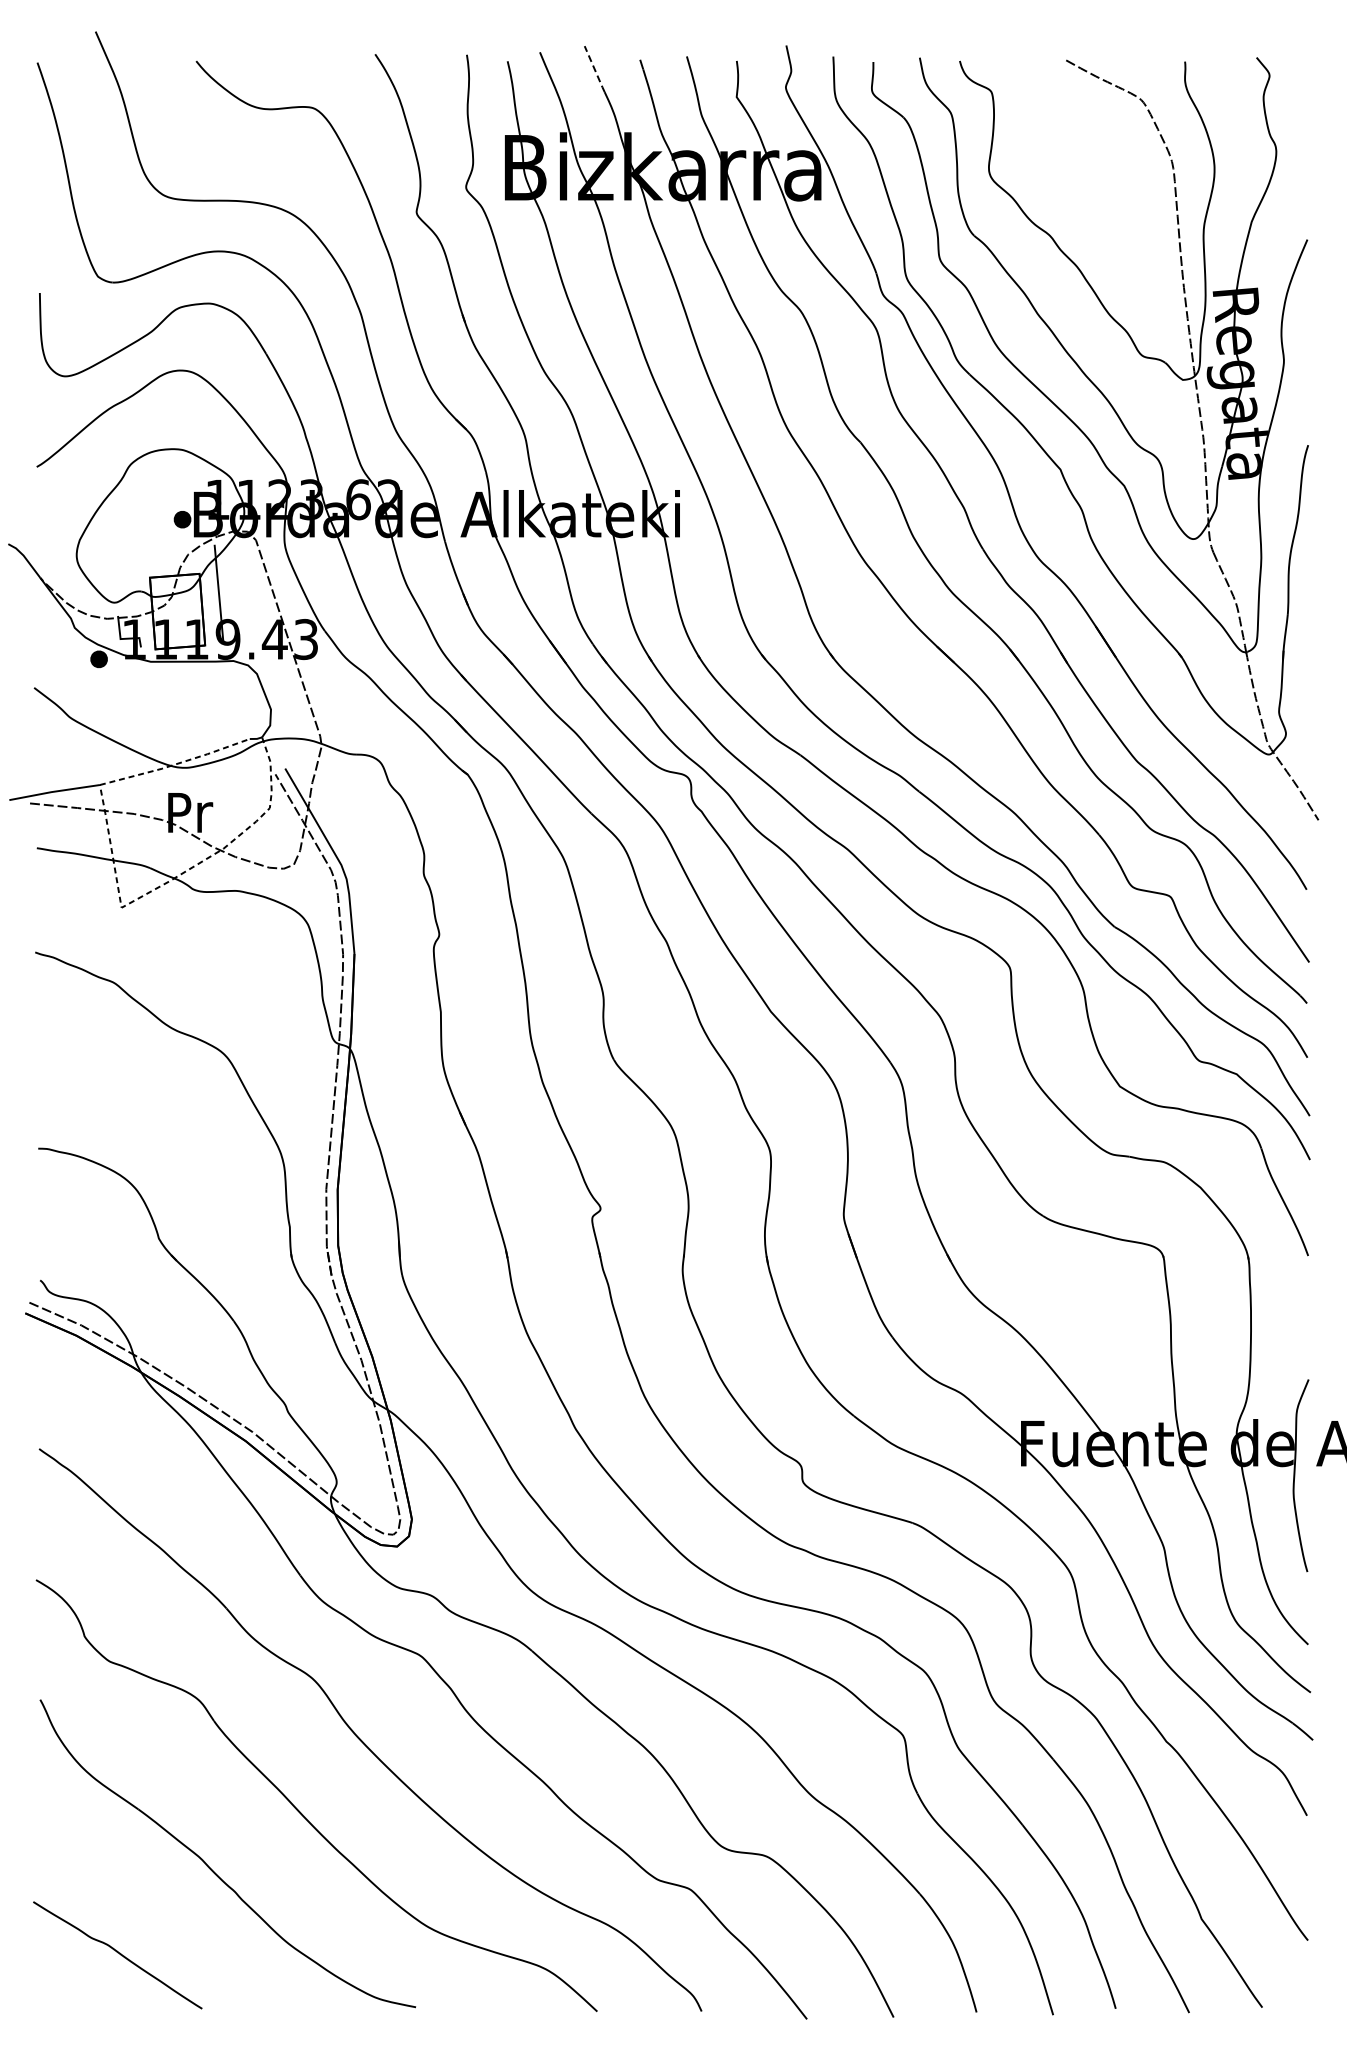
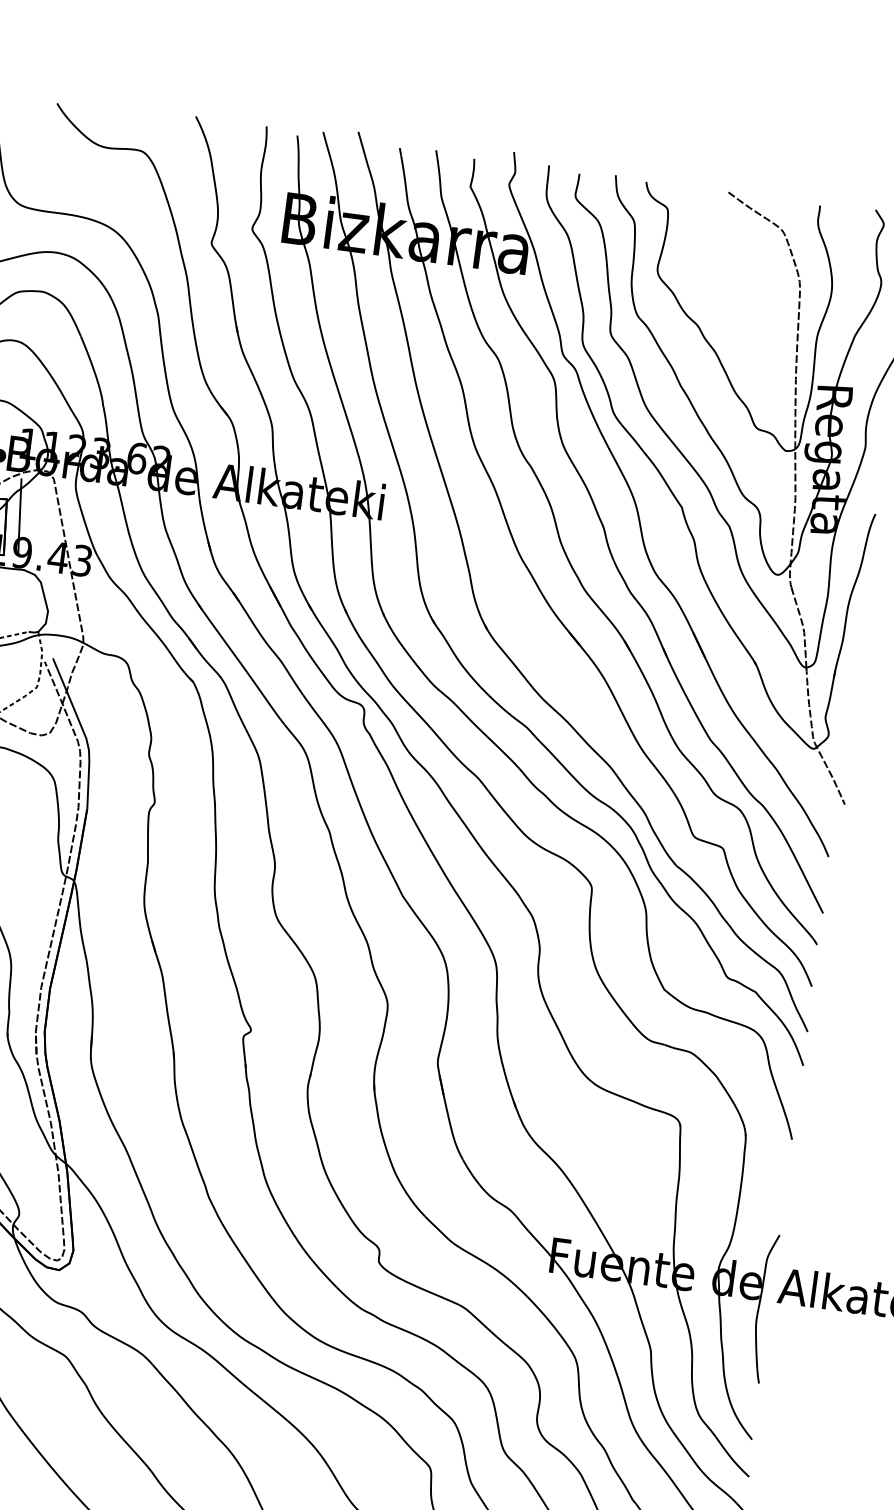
line: (594, 69) -> (363, 150), dashed -> solid

